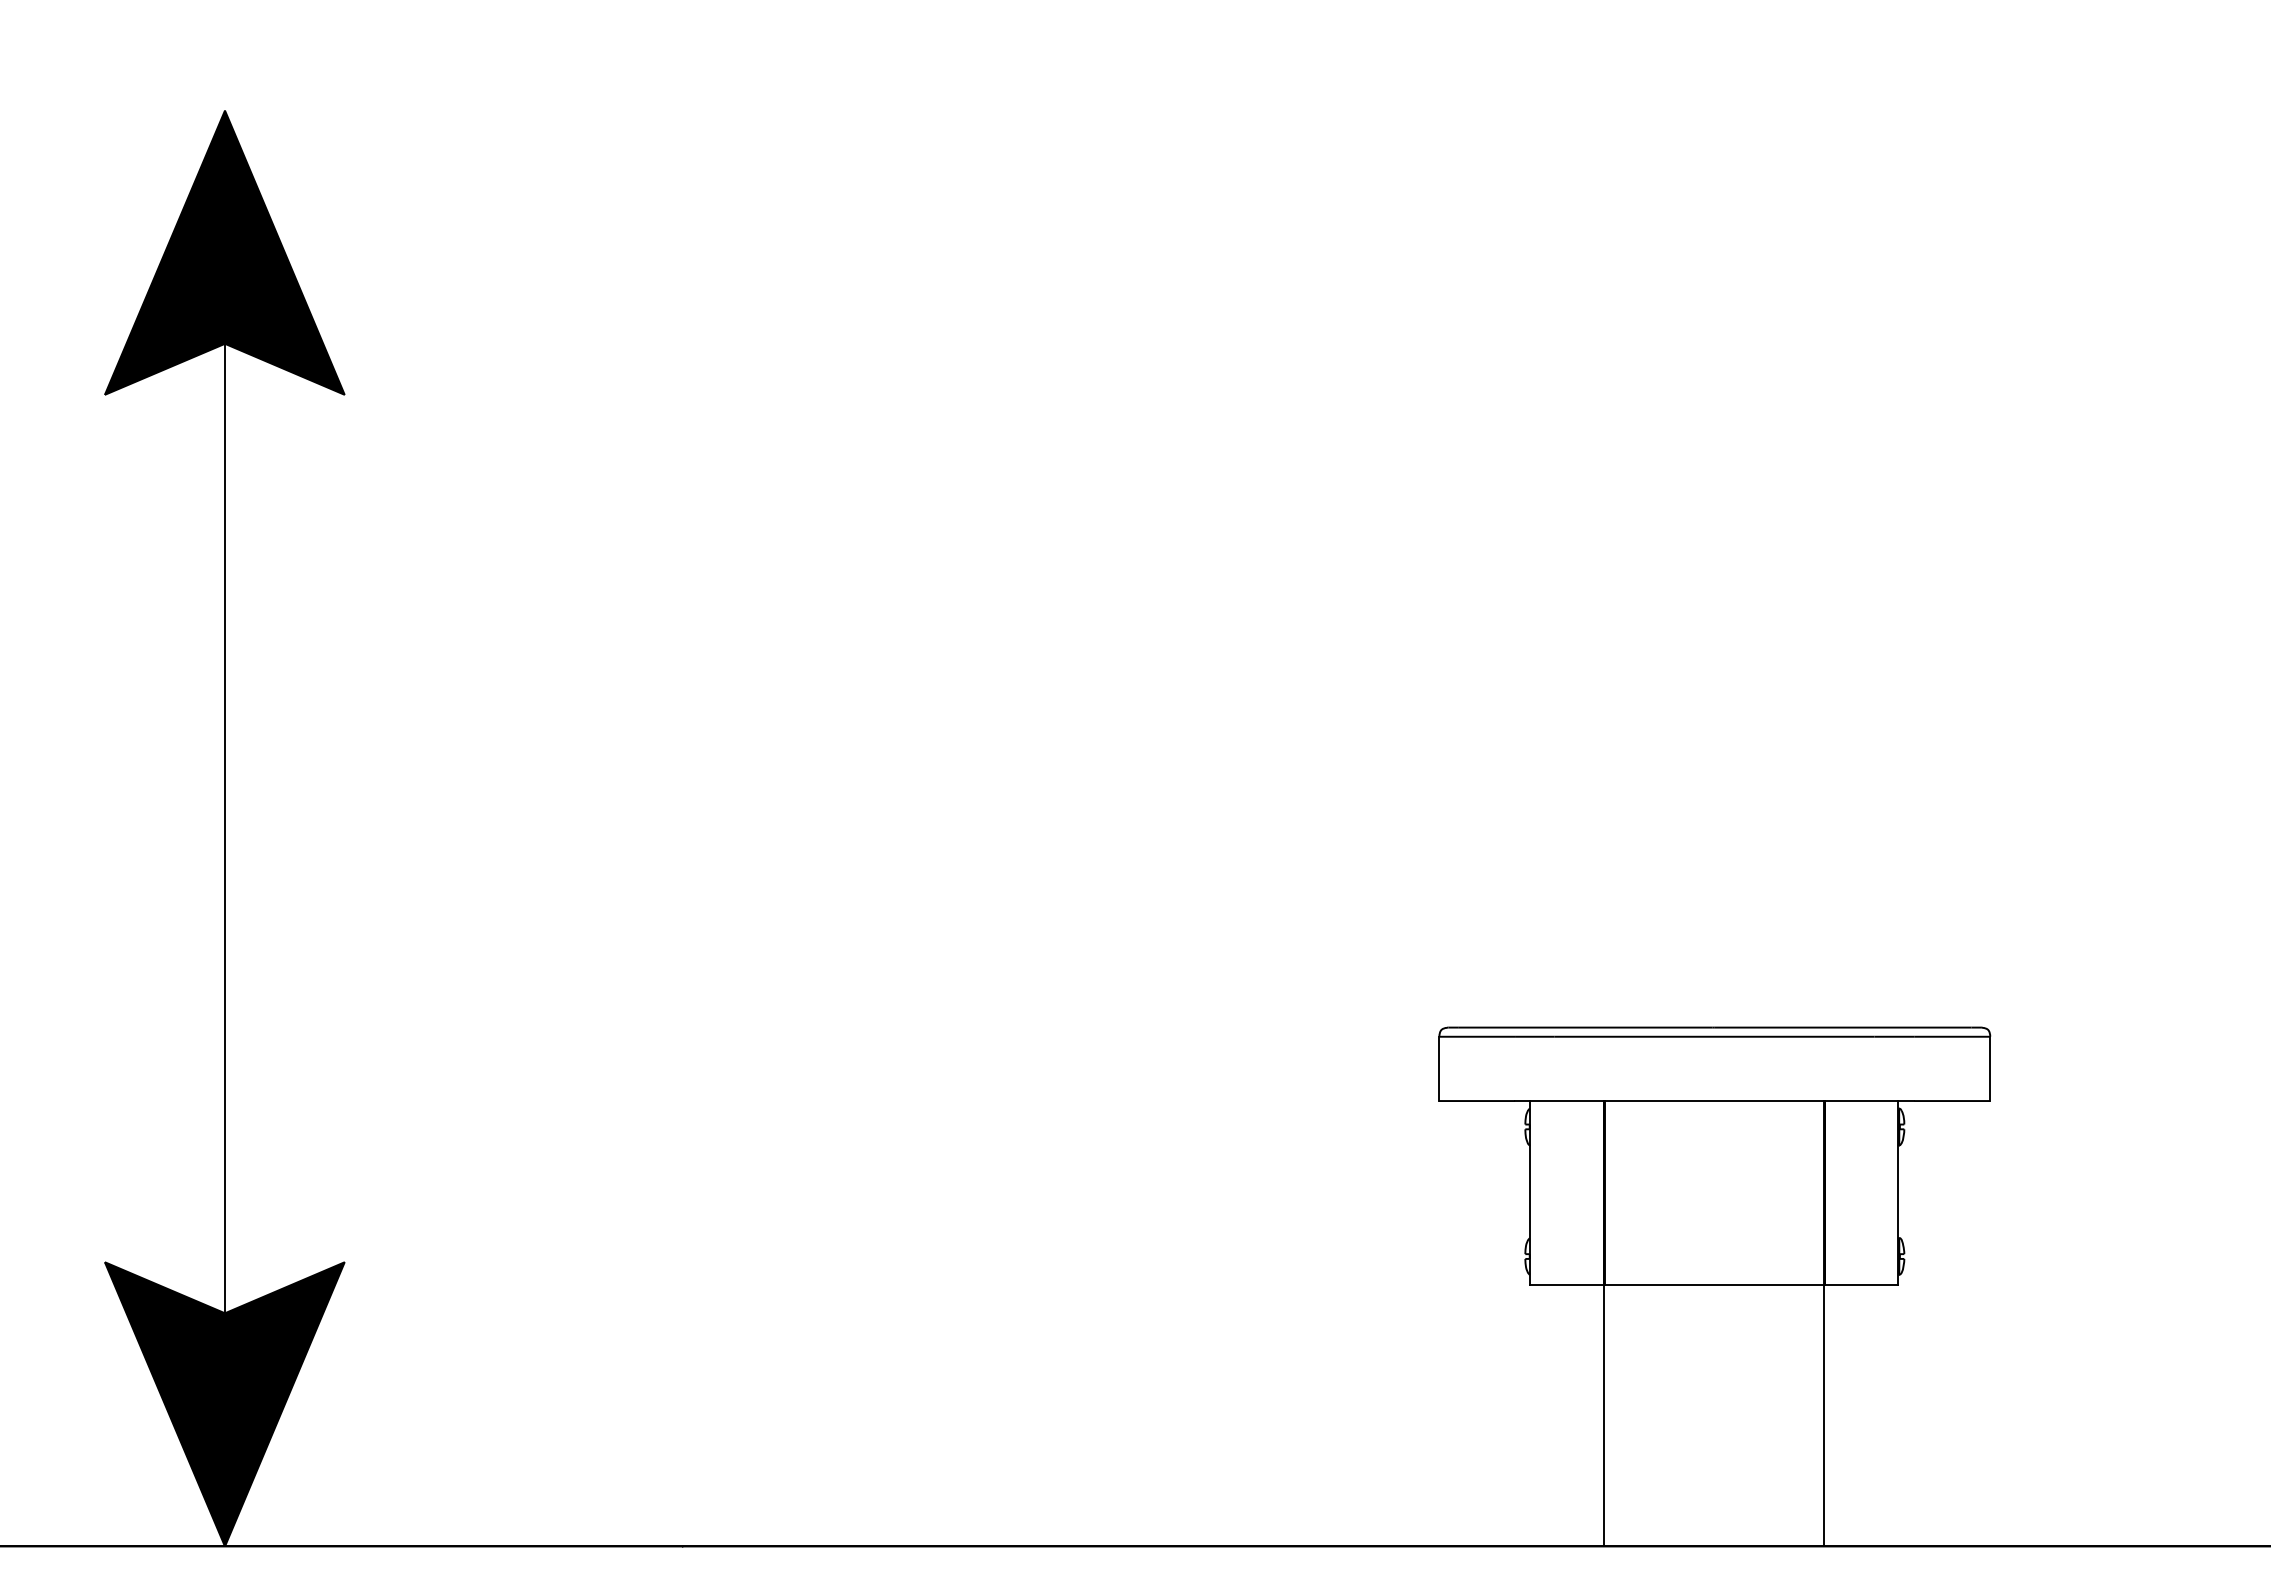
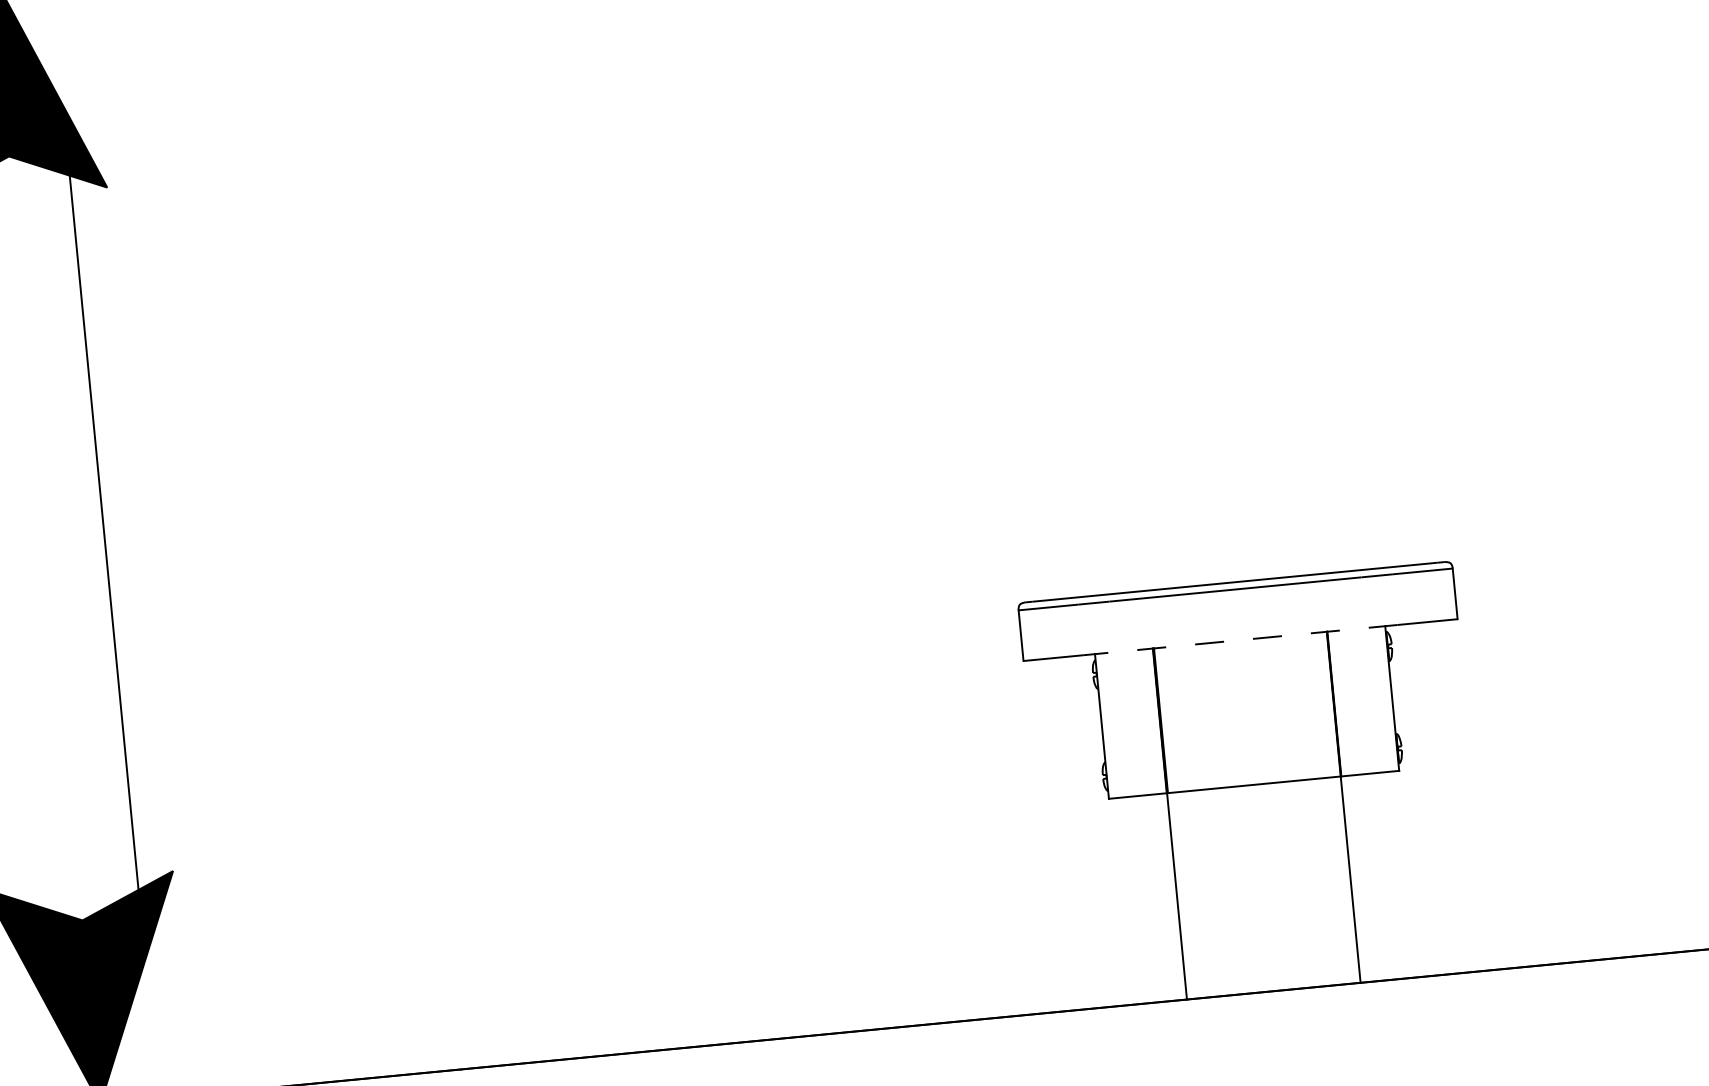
line: (225, 828) -> (104, 532), moved
line: (1714, 1101) -> (1240, 640), solid -> dashed

